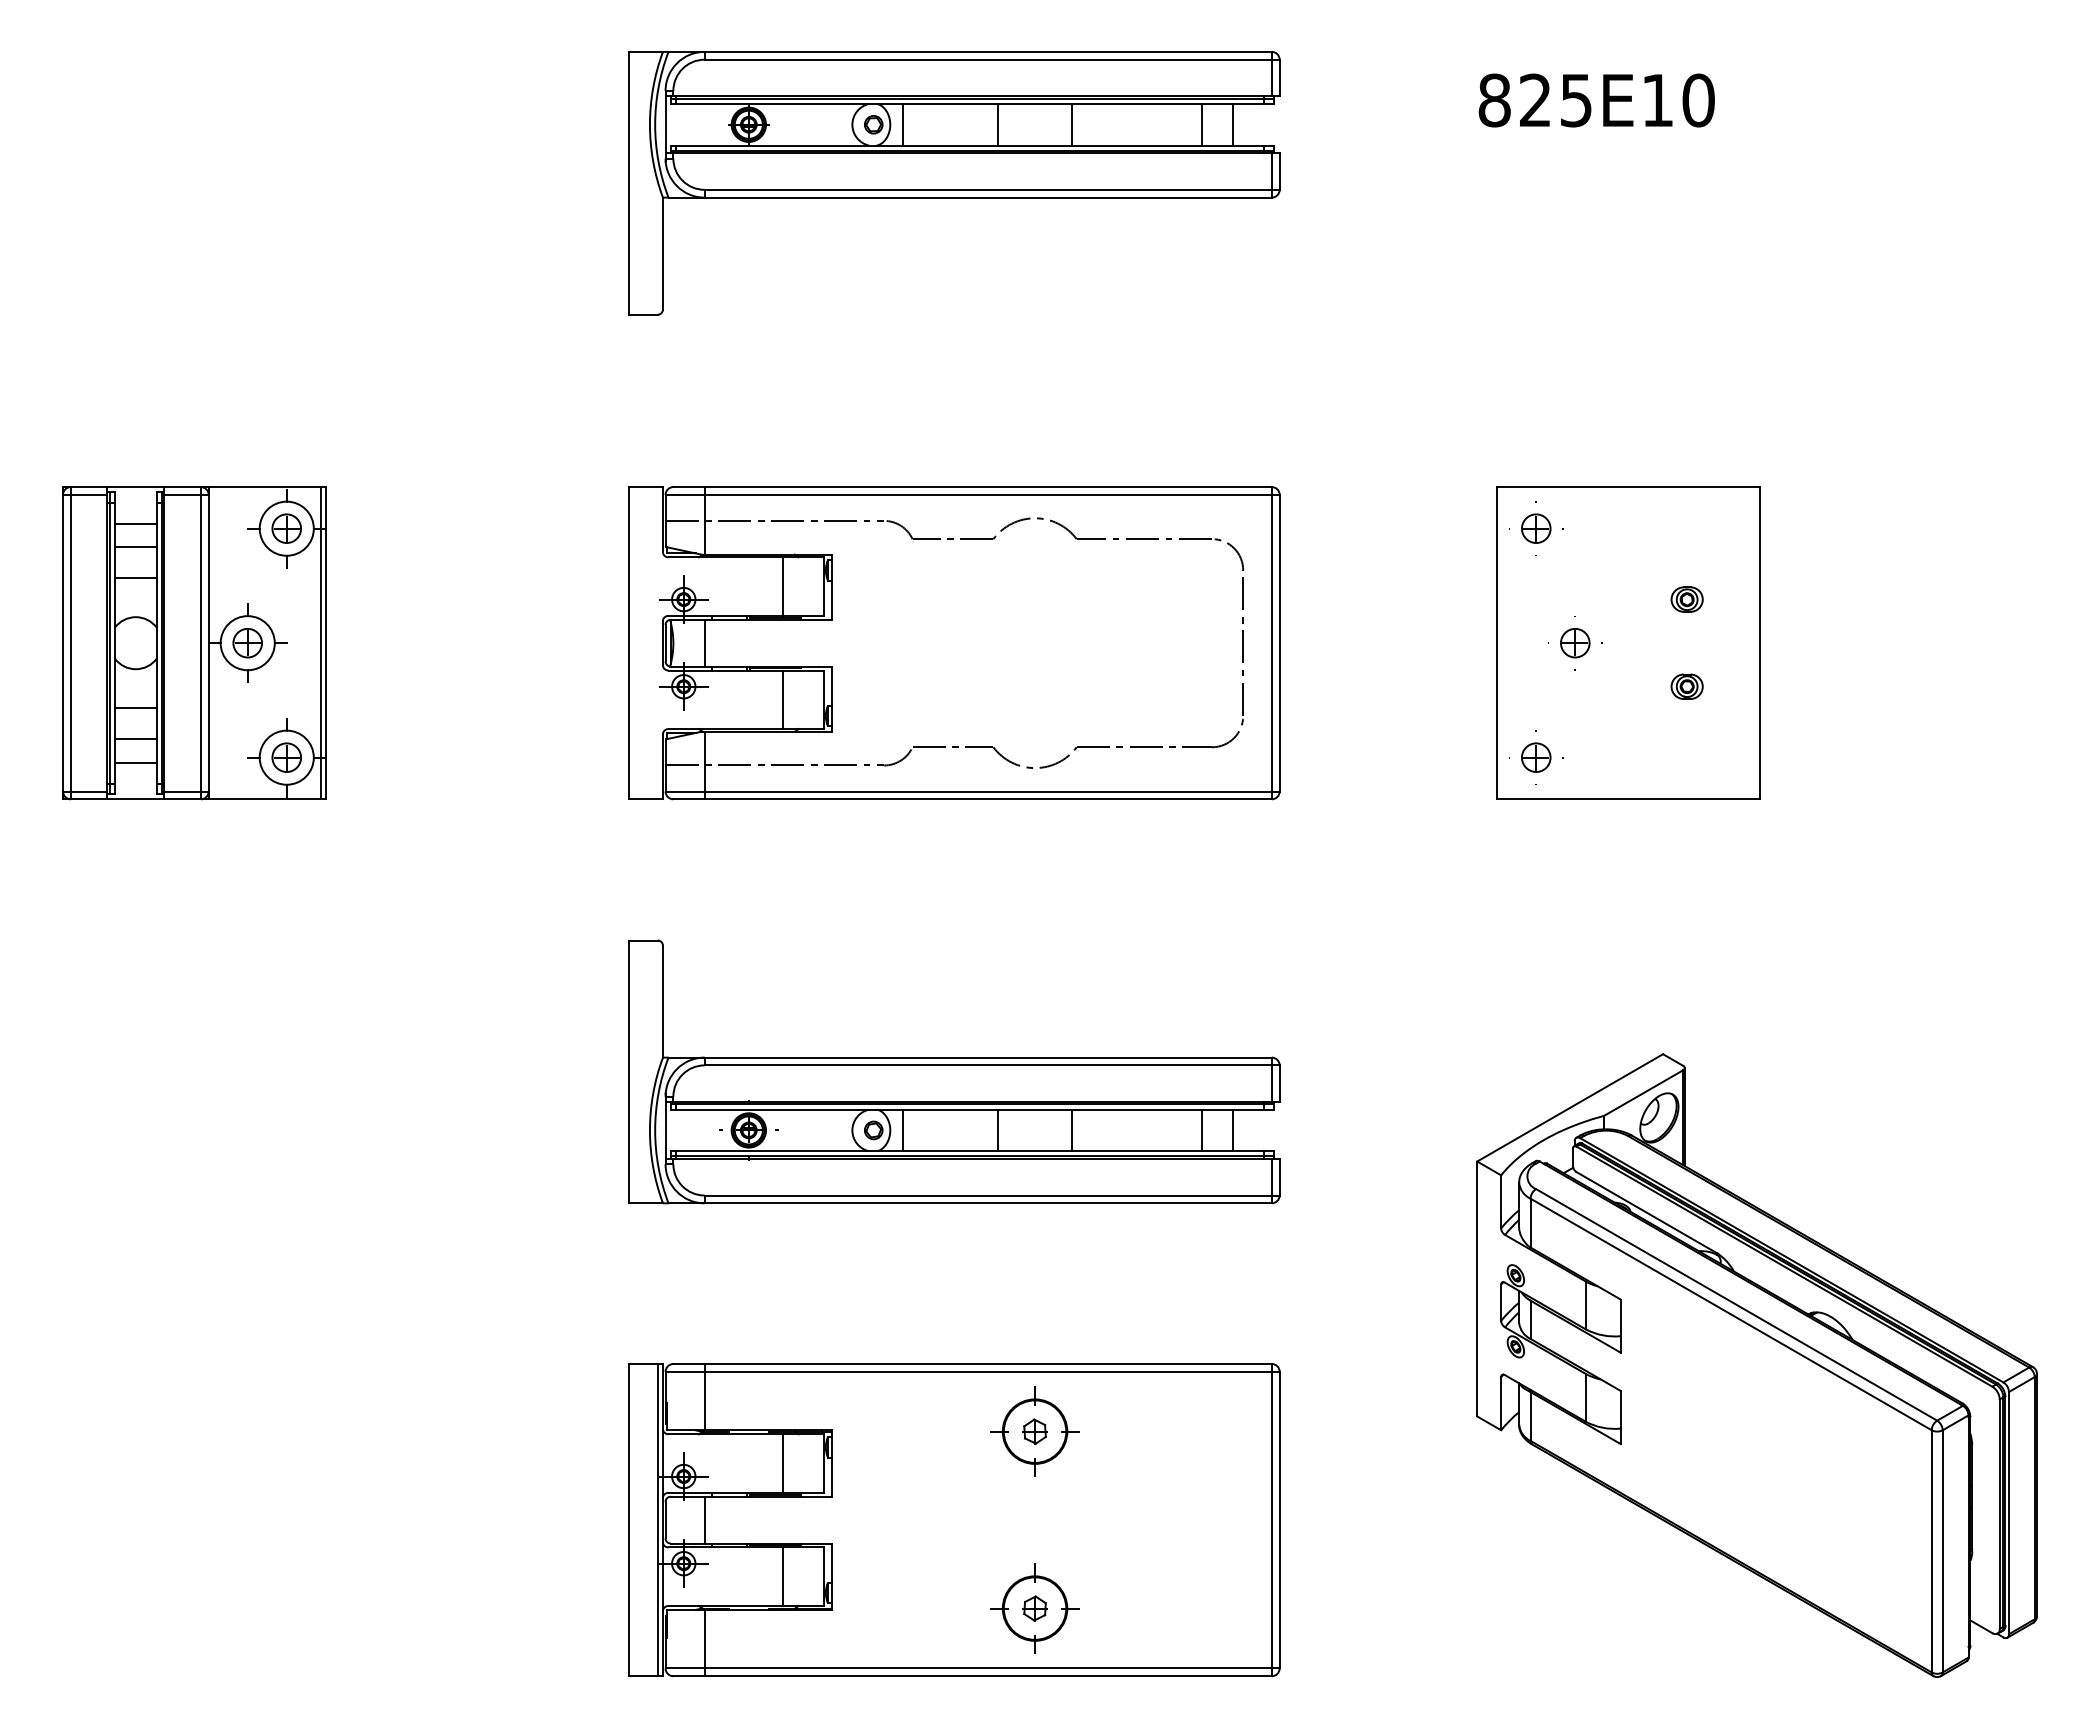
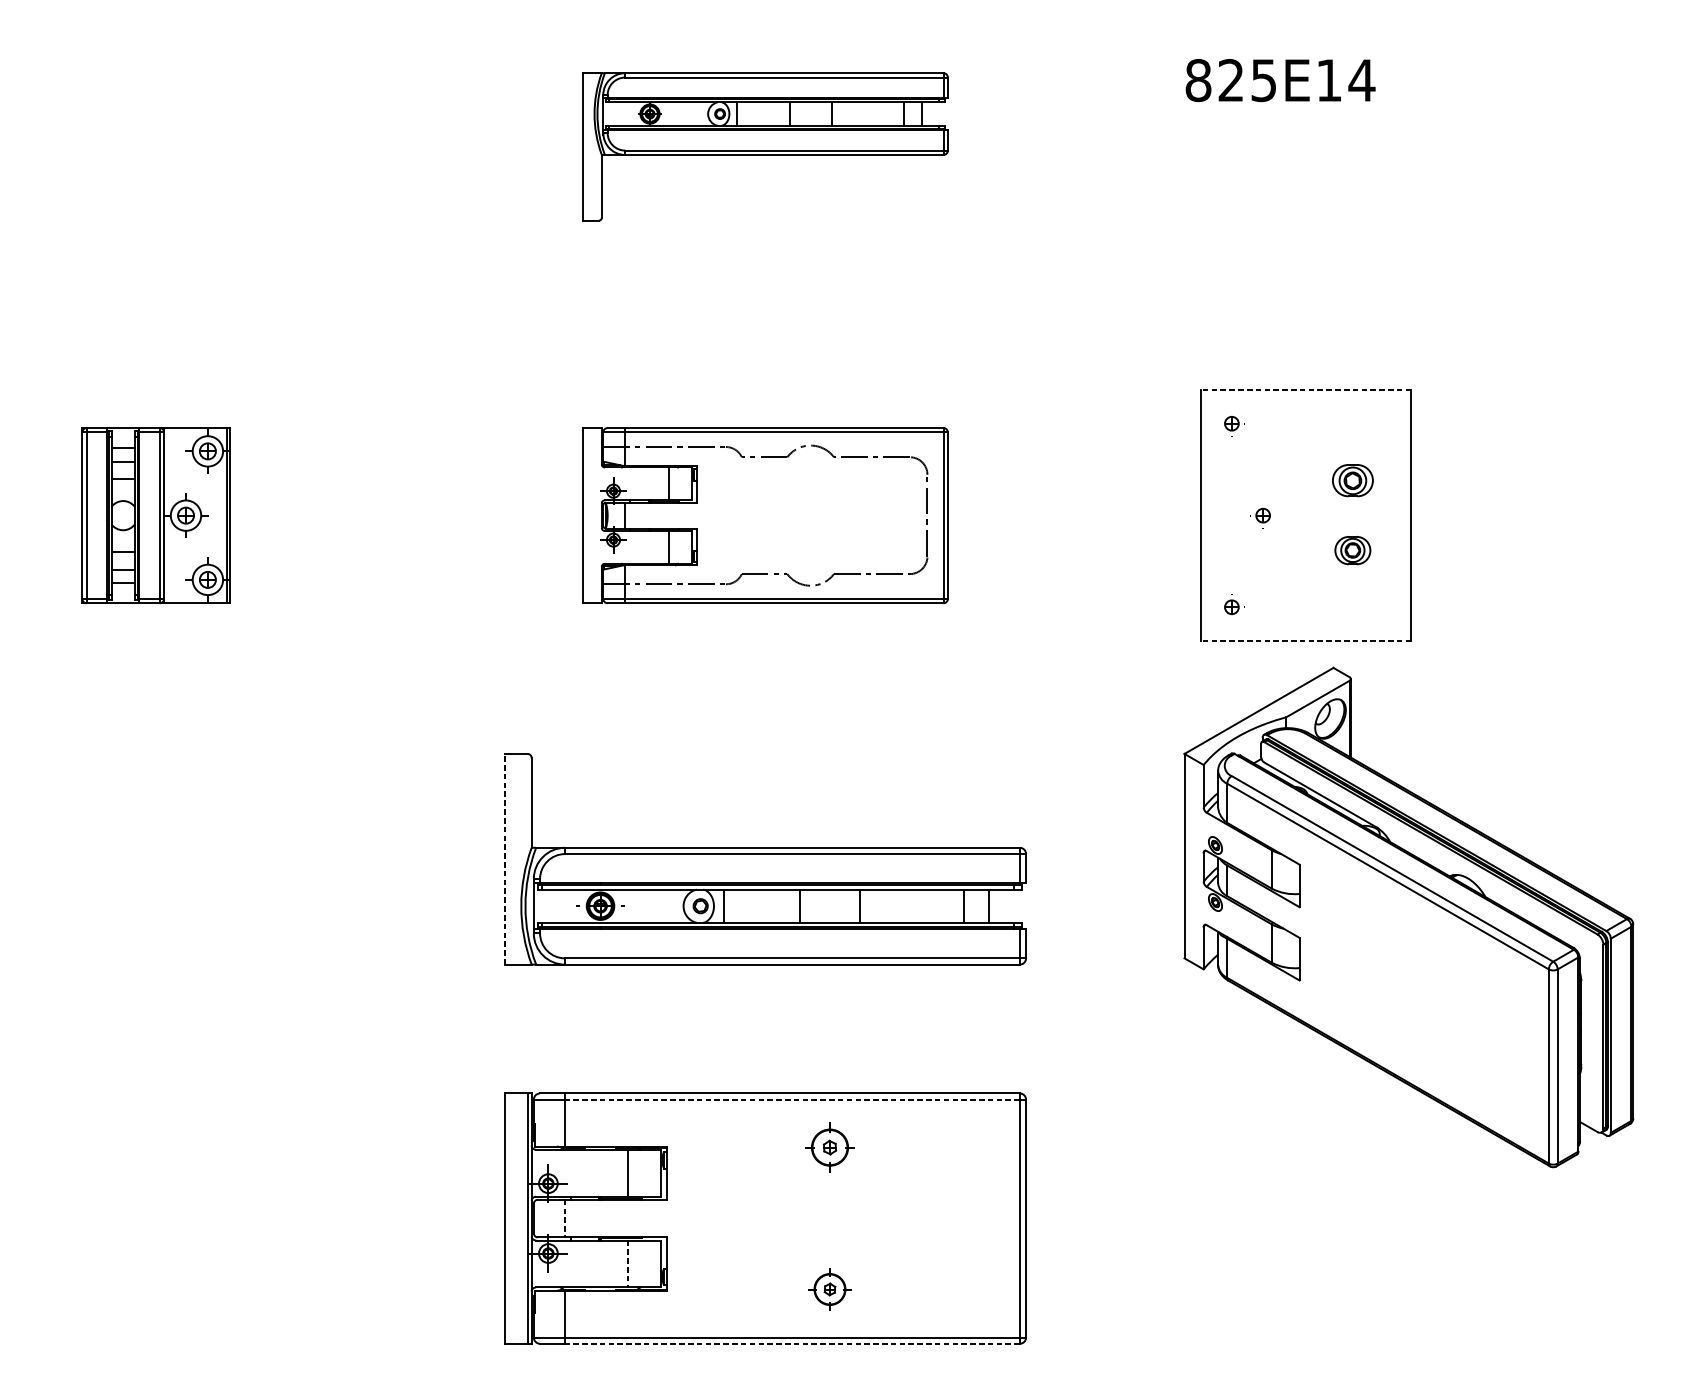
text: (1698, 100) -> (1361, 80), 825E10 -> 825E14
part: (954, 183) -> (765, 147), size x0.7
line: (1628, 487) -> (1305, 390), solid -> dashed
part: (1536, 528) -> (1232, 423), size x0.6
part: (1686, 599) -> (1352, 480), size x1.6
part: (194, 643) -> (156, 515), size x0.7
part: (954, 643) -> (765, 515), size x0.7
part: (1575, 643) -> (1263, 515), size x0.6
part: (1686, 686) -> (1352, 550), size x1.4
part: (1536, 757) -> (1232, 607), size x0.6
line: (1628, 799) -> (1305, 640), solid -> dashed
line: (629, 1071) -> (504, 858), solid -> dashed
part: (1756, 1365) -> (1408, 917), moved
line: (988, 1371) -> (792, 1099), solid -> dashed
part: (1034, 1431) -> (829, 1147), size x0.7
line: (704, 1520) -> (565, 1218), solid -> dashed
line: (782, 1577) -> (627, 1264), solid -> dashed
part: (1034, 1608) -> (829, 1289), size x0.6
line: (988, 1676) -> (792, 1343), solid -> dashed

